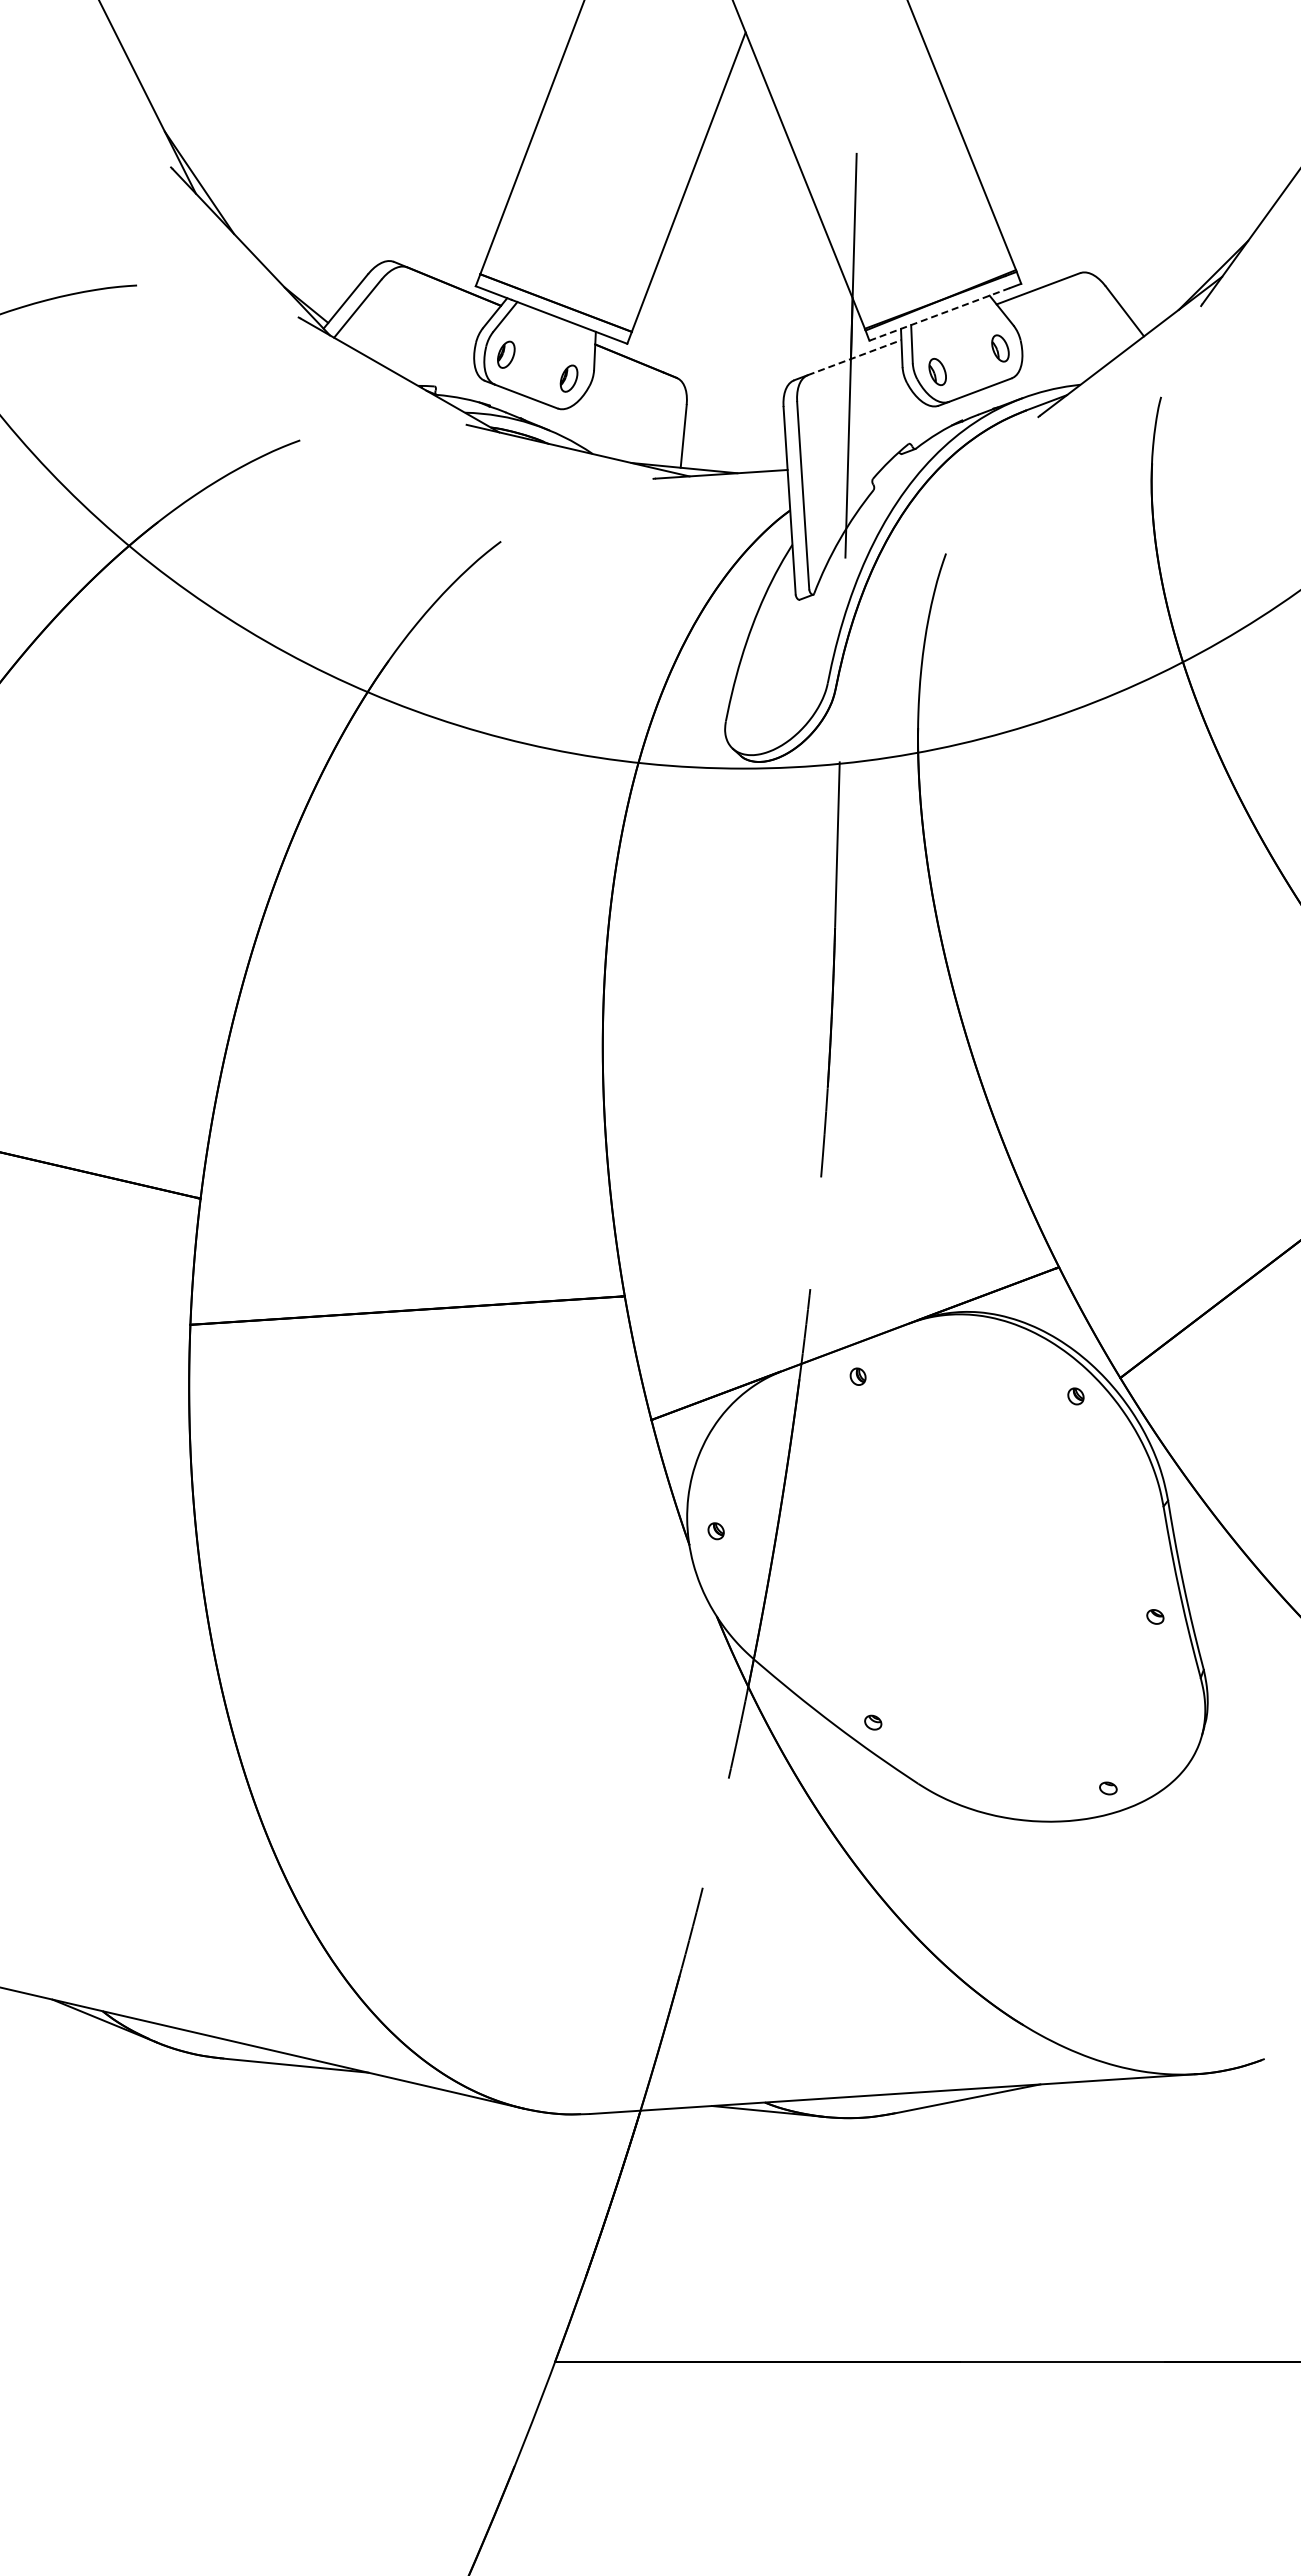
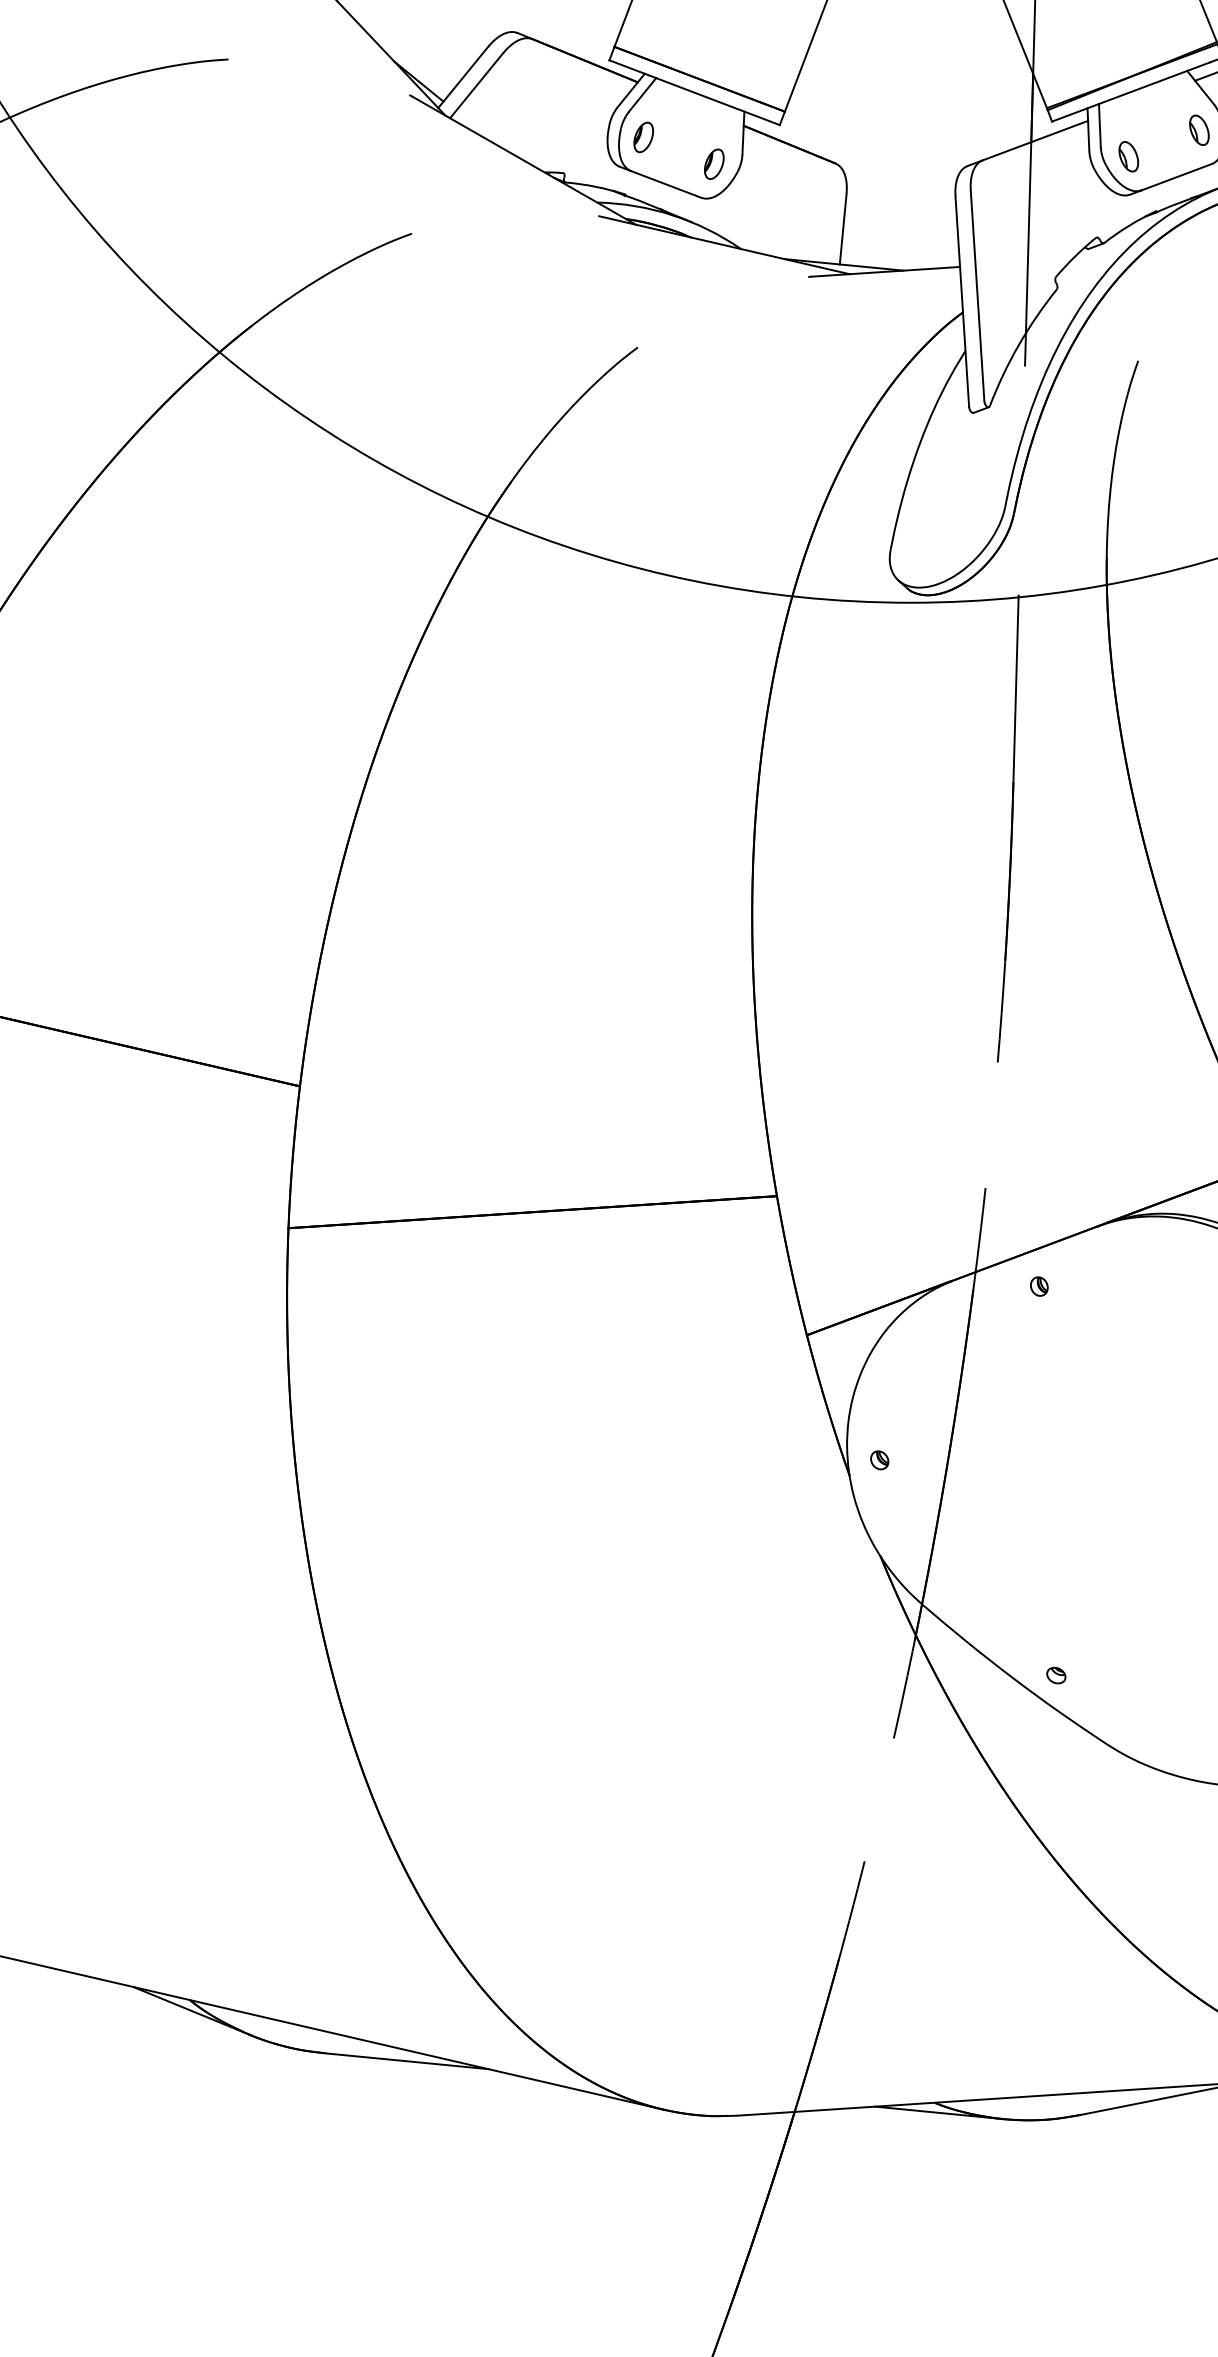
line: (940, 314) -> (1131, 92), dashed -> solid
line: (855, 357) -> (1036, 140), dashed -> solid

